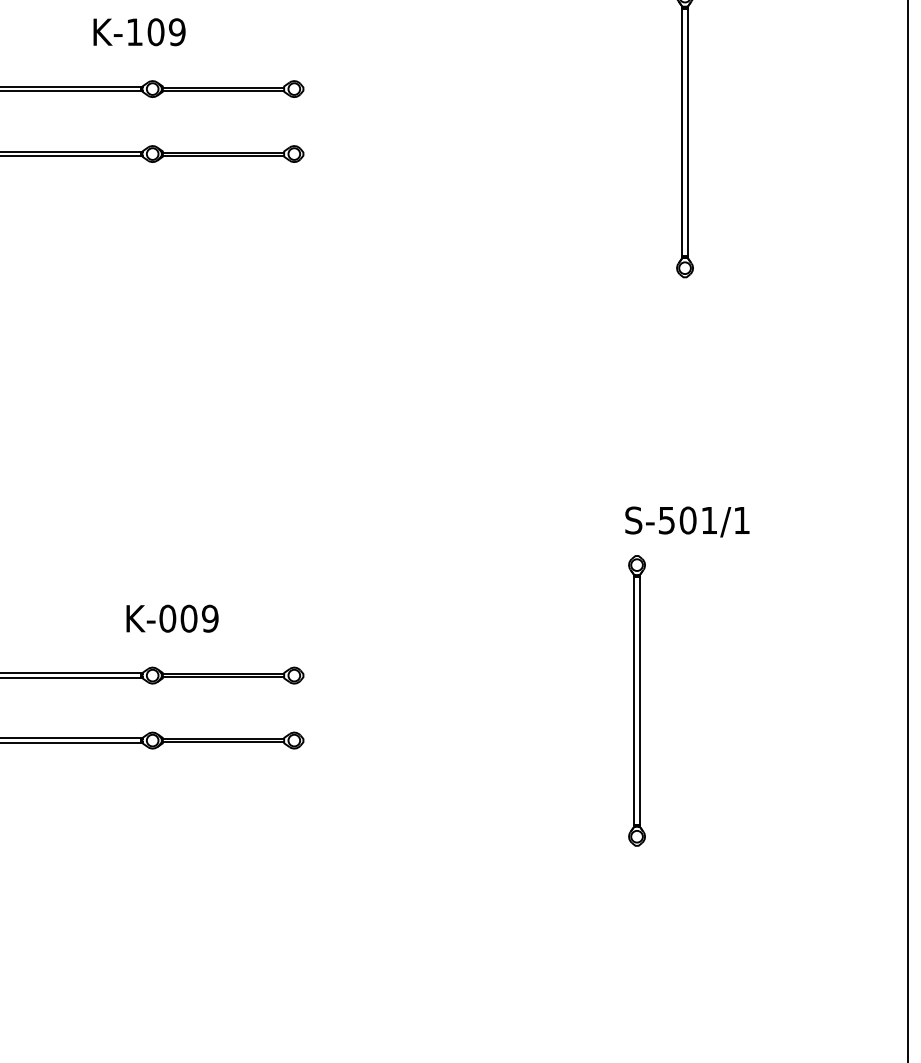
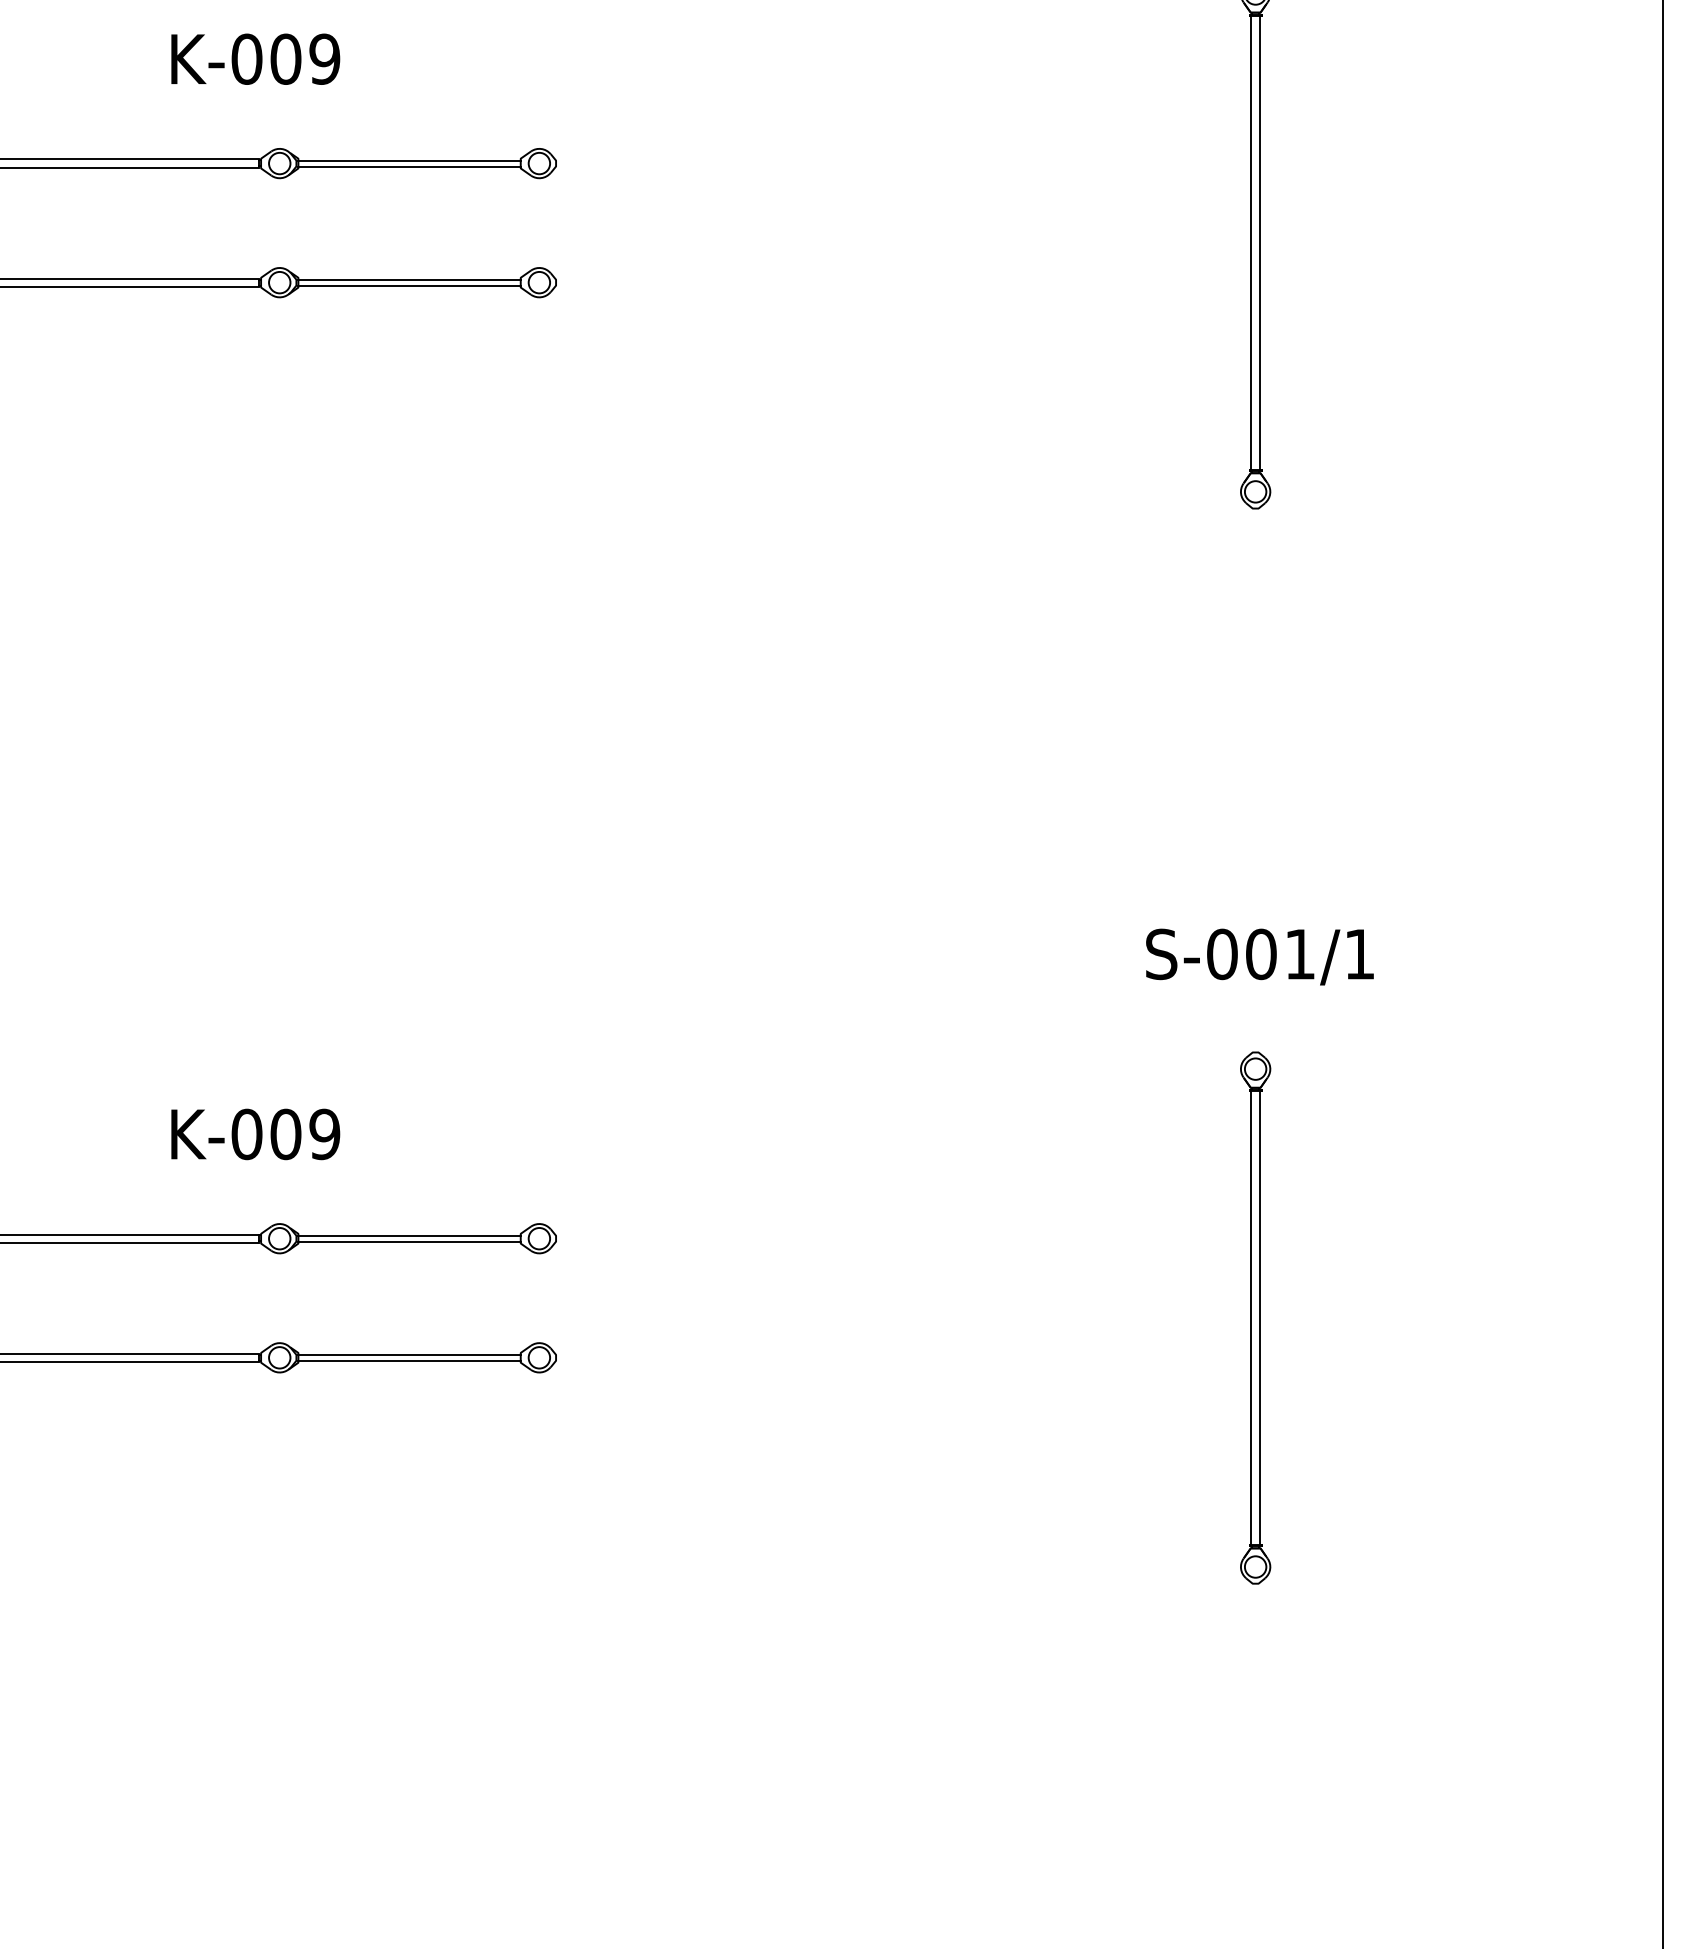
text: (134, 32) -> (246, 59), K-109 -> K-009
text: (666, 520) -> (1221, 954), S-501/1 -> S-001/1
text: (172, 618) -> (255, 1133), moved
part: (636, 700) -> (1254, 1317), moved

